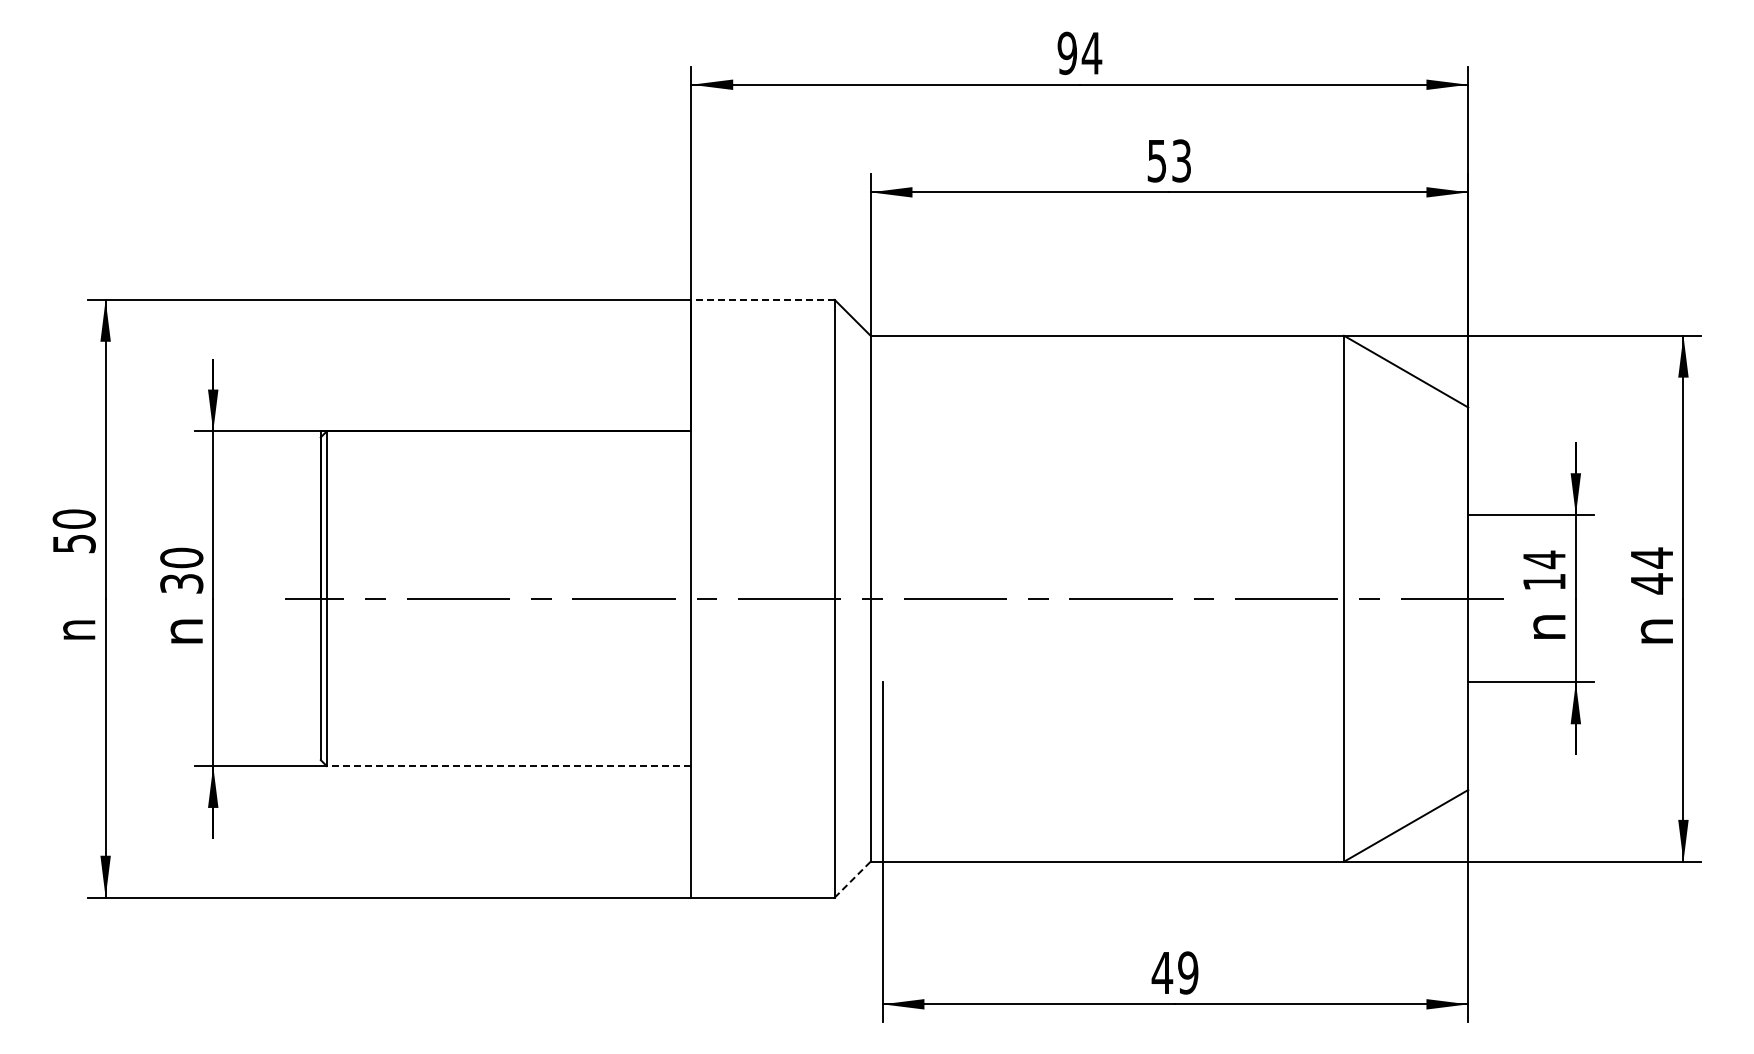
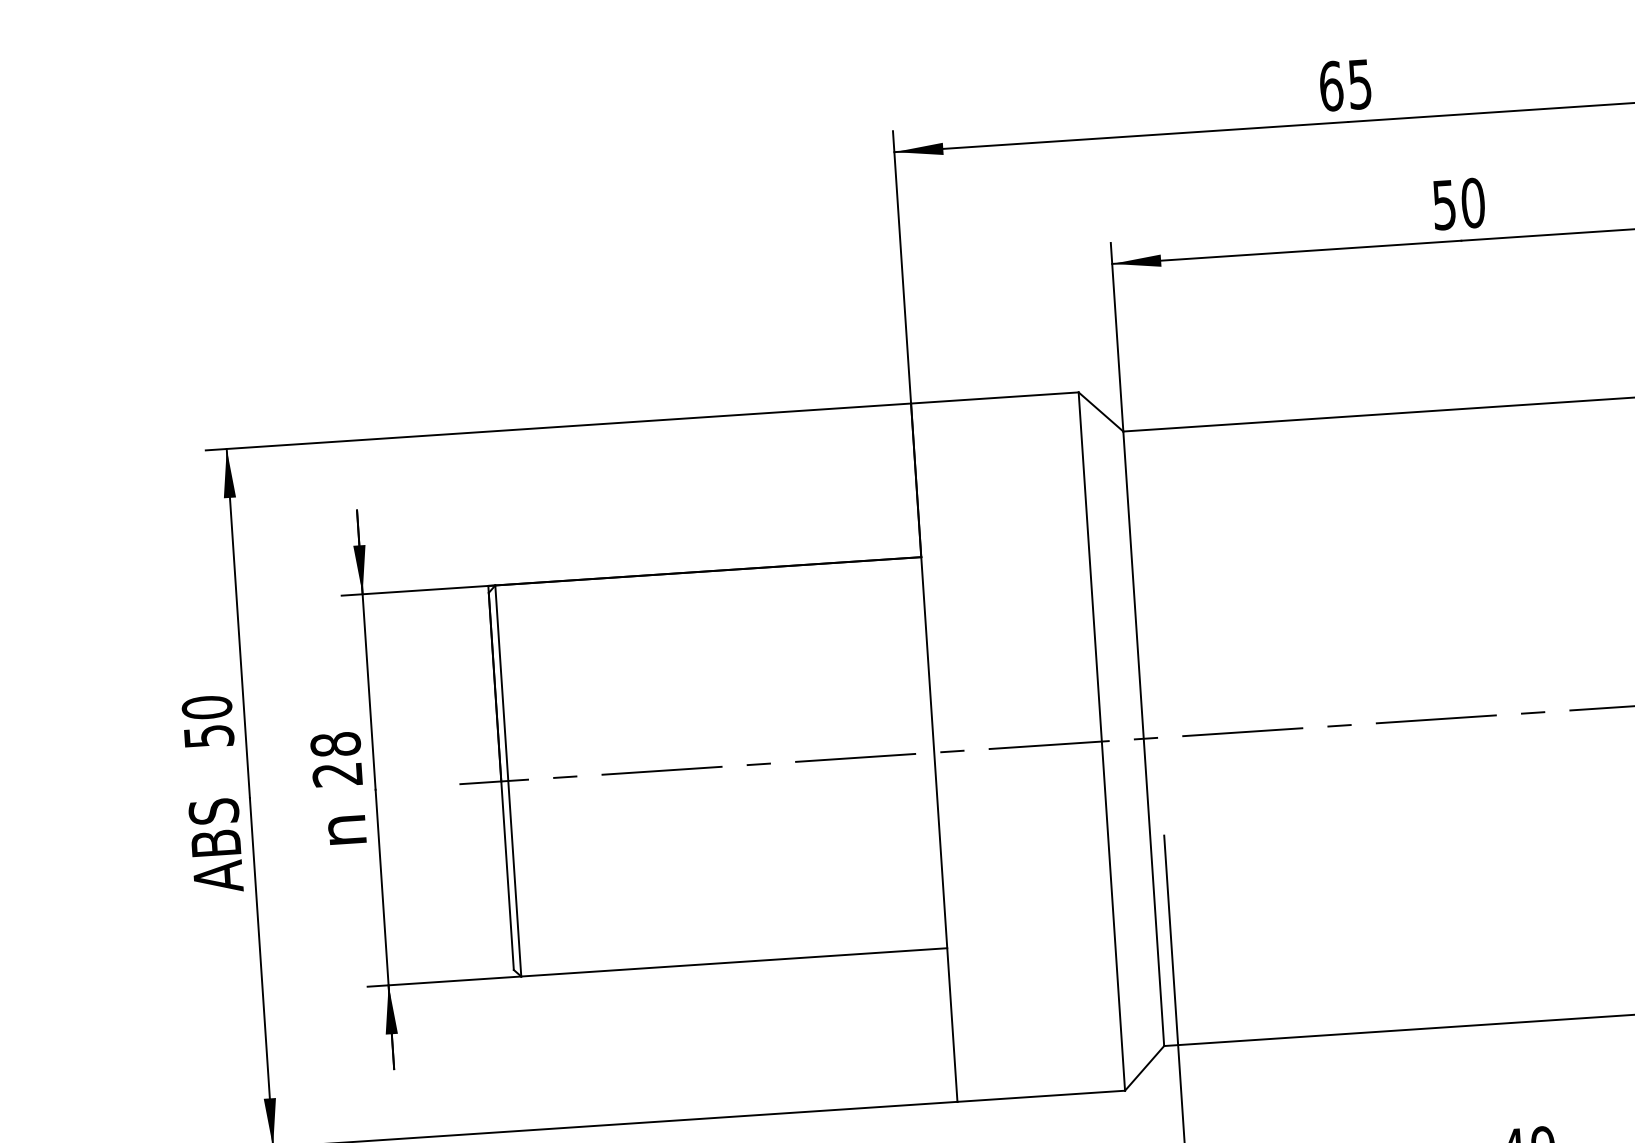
text: (1079, 53) -> (1345, 85), 94 -> 65
text: (1181, 160) -> (1472, 202), 53 -> 50
line: (763, 299) -> (995, 397), dashed -> solid
text: (181, 570) -> (336, 759), 30 -> 28
text: (73, 637) -> (215, 845), n -> ABS
line: (508, 766) -> (733, 962), dashed -> solid
line: (852, 880) -> (1144, 1069), dashed -> solid

